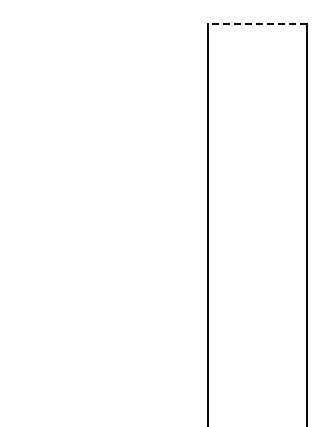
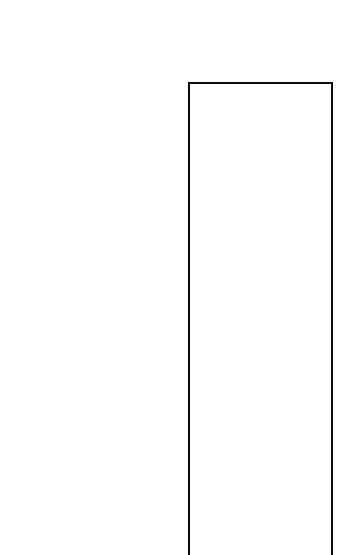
line: (257, 23) -> (260, 82), dashed -> solid

